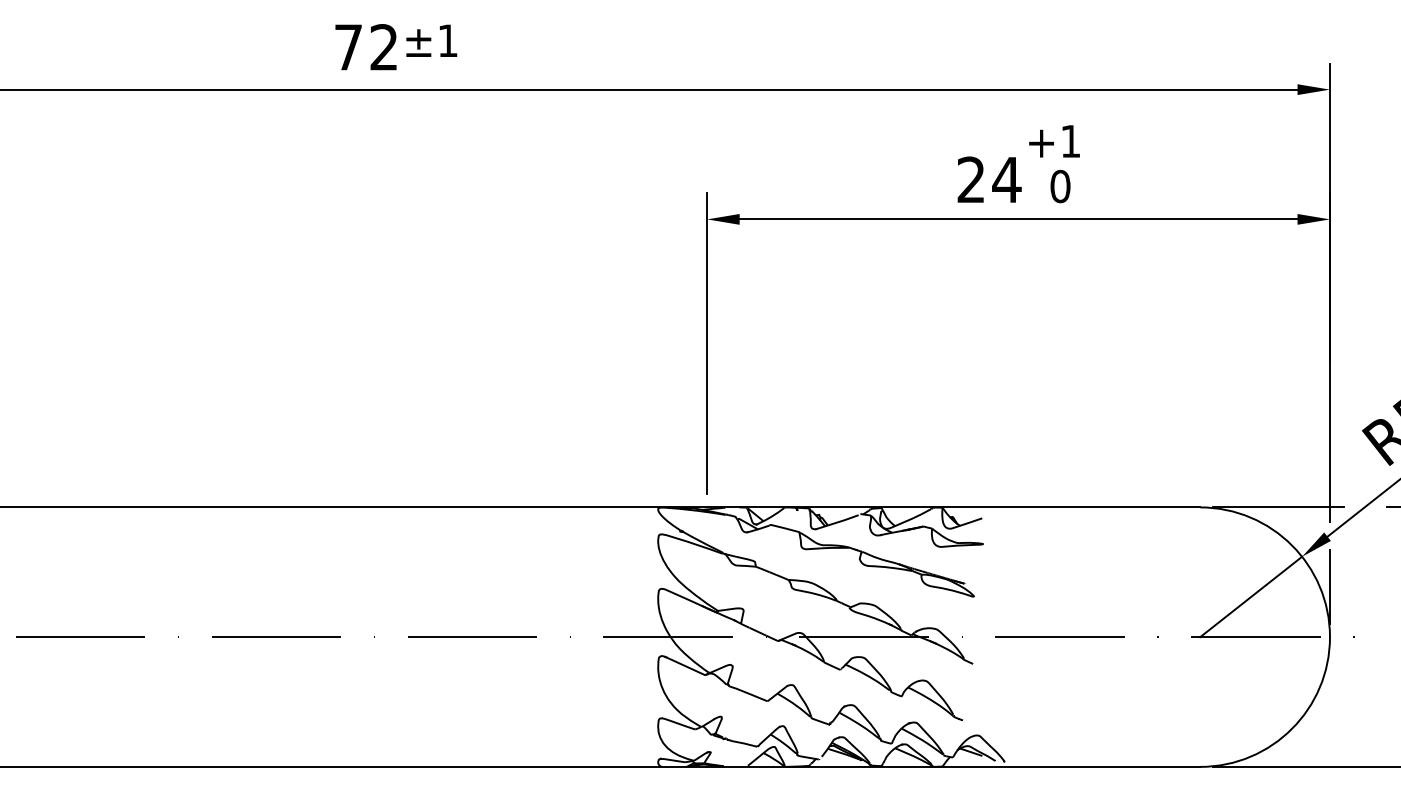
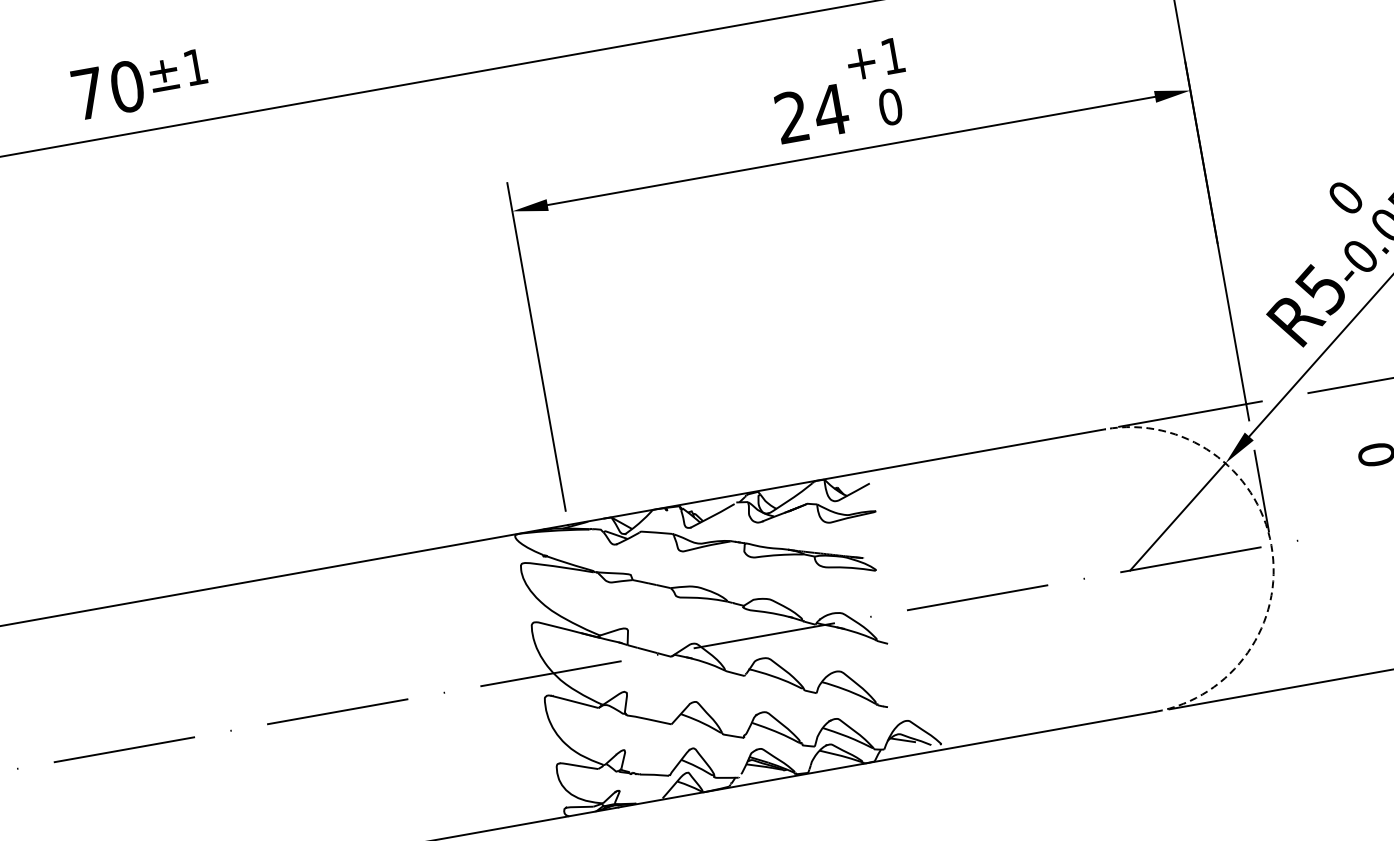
text: (384, 47) -> (127, 86), 72 -> 70
arc: (1329, 637) -> (1270, 545), solid -> dashed

